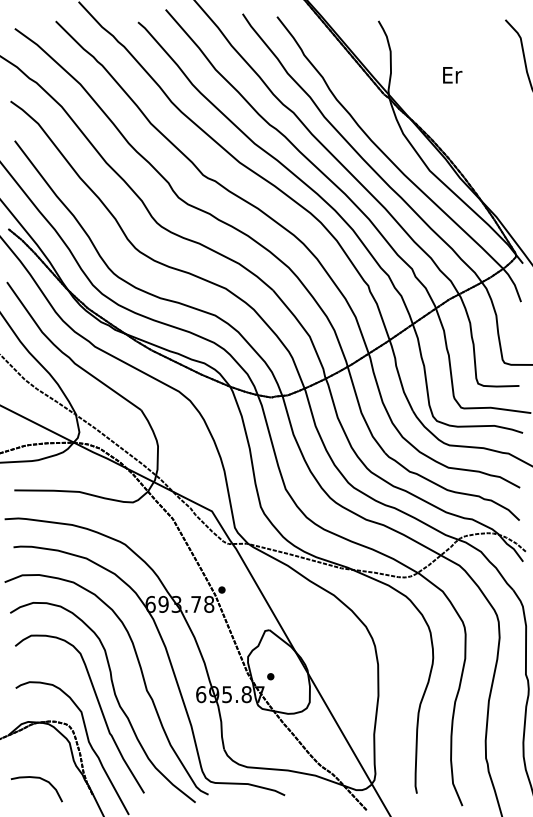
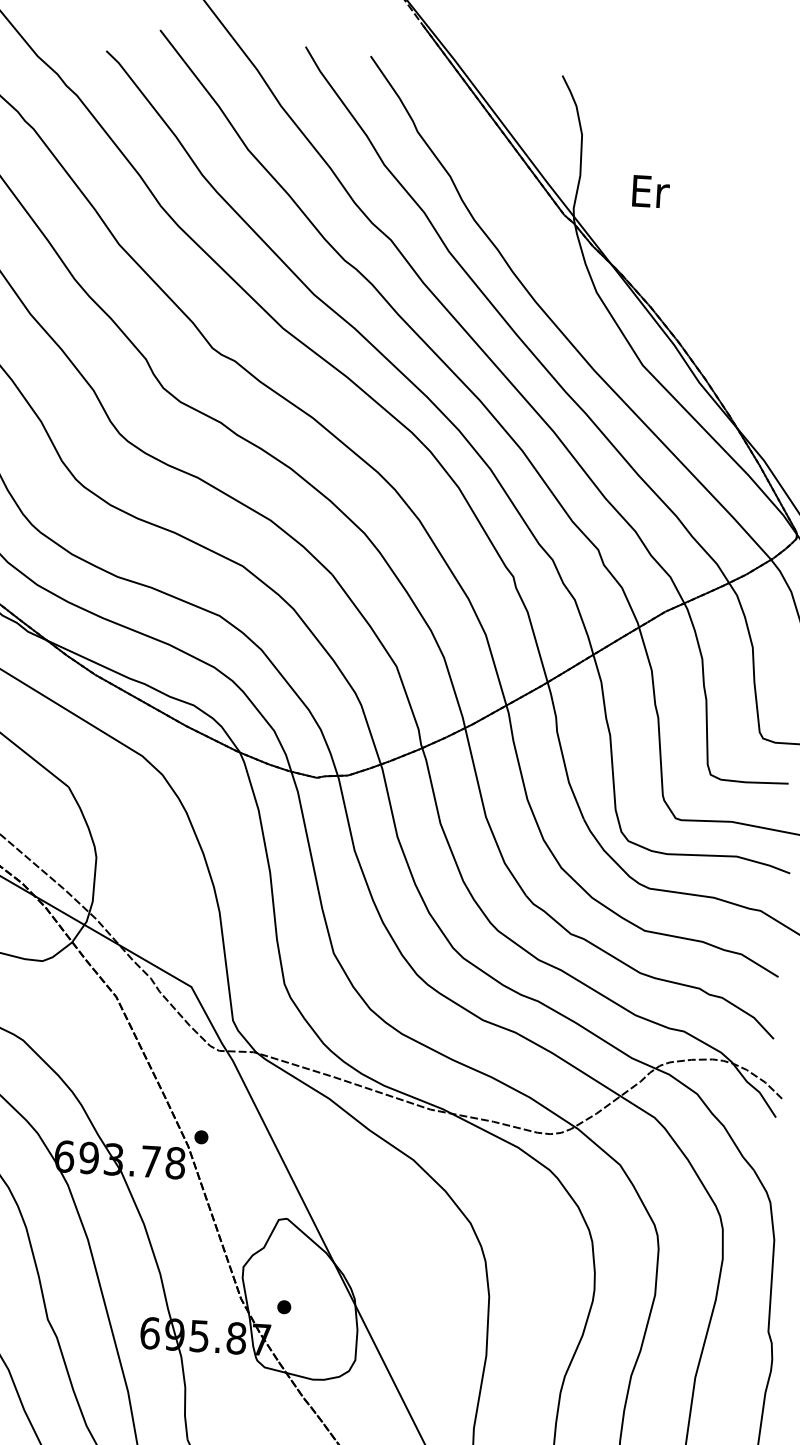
text: (452, 75) -> (650, 192), moved

